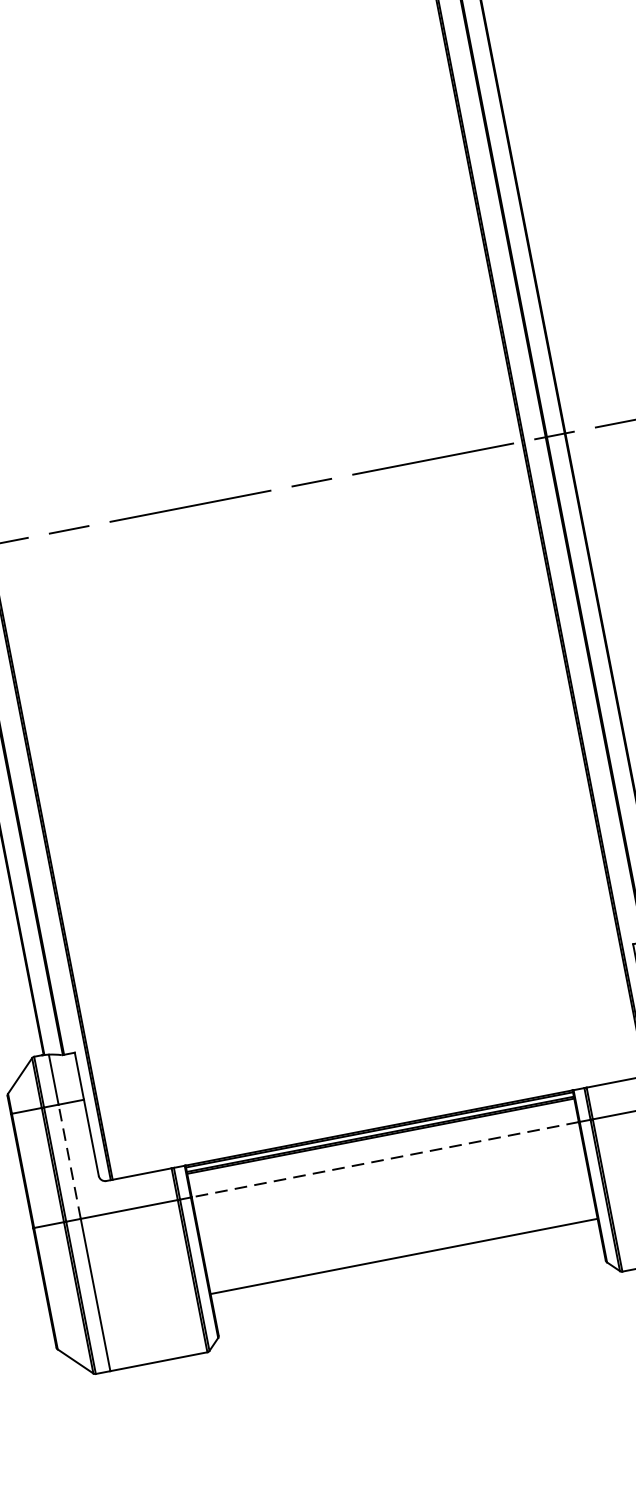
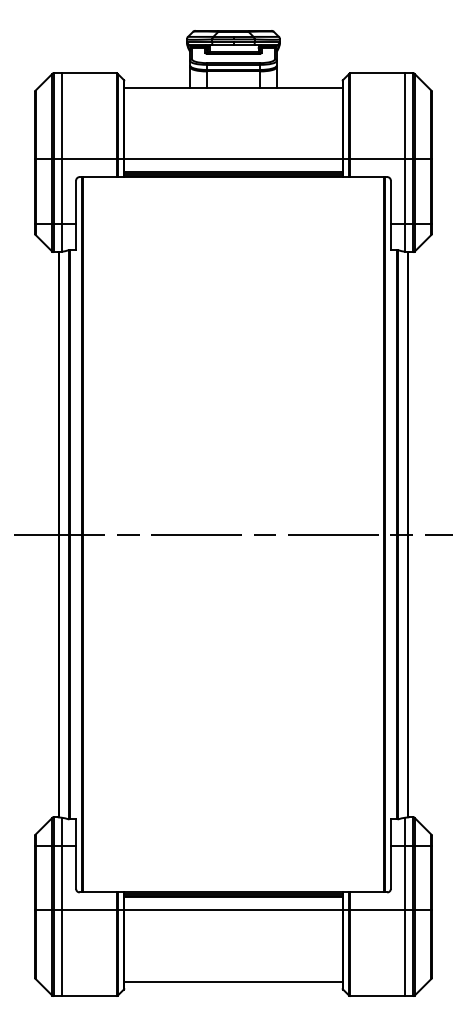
line: (385, 1159) -> (233, 910), dashed -> solid
line: (68, 1160) -> (61, 877), dashed -> solid
line: (403, 1255) -> (233, 981), moved

